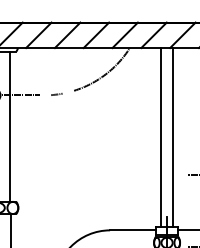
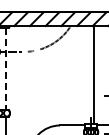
line: (10, 125) -> (5, 68), solid -> dashed
line: (162, 136) -> (88, 74), removed

